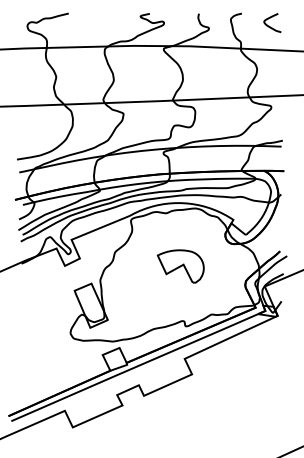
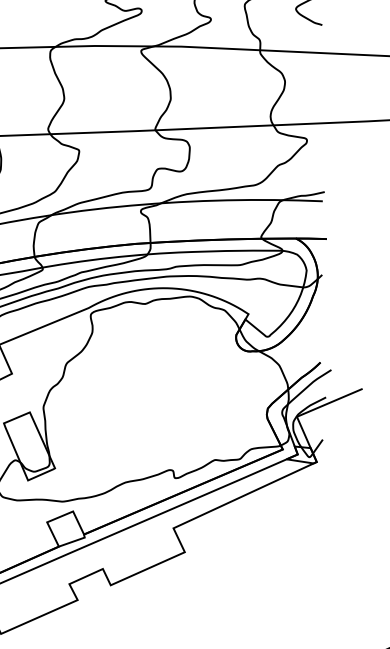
part: (180, 266) -> (167, 385), removed

